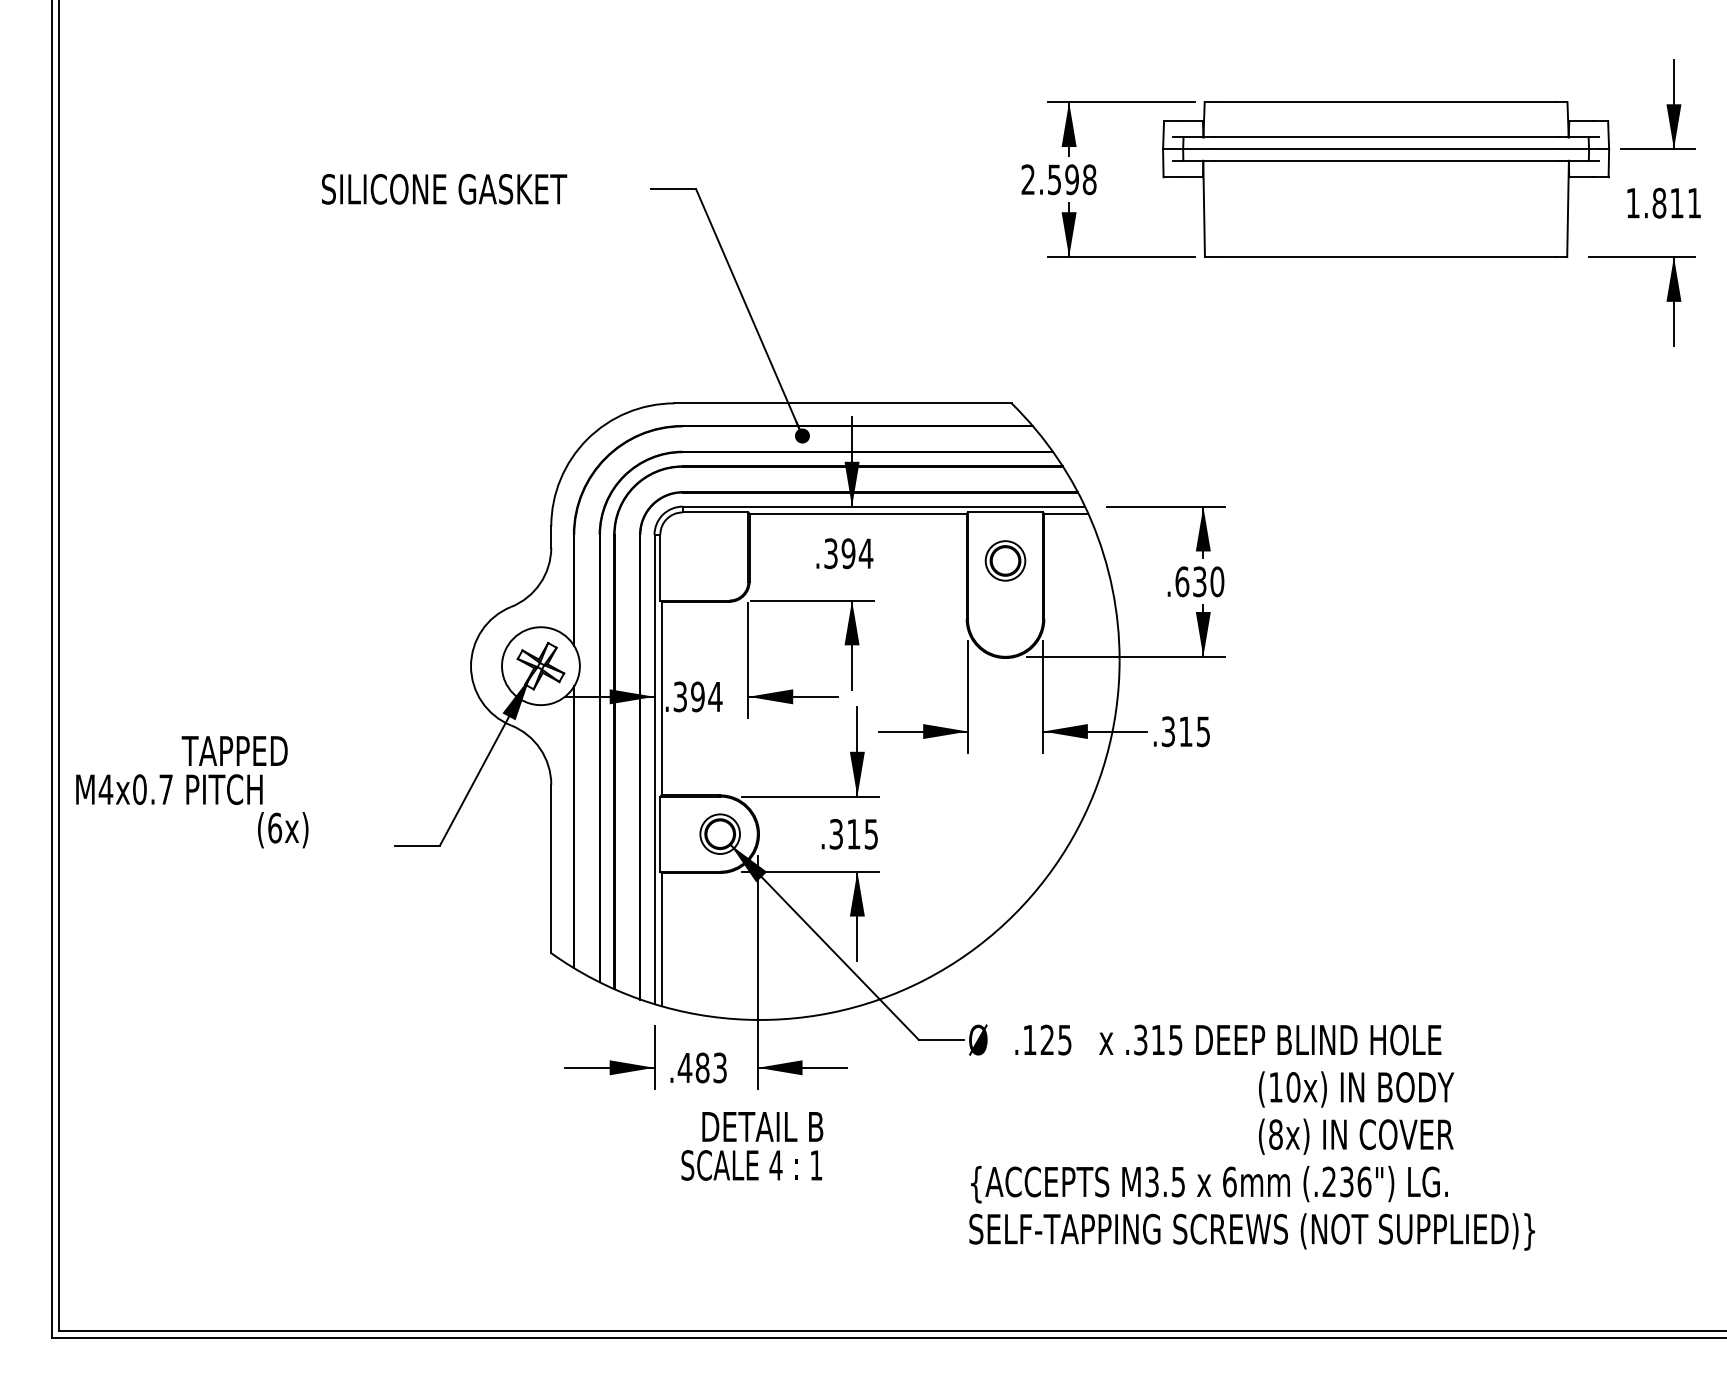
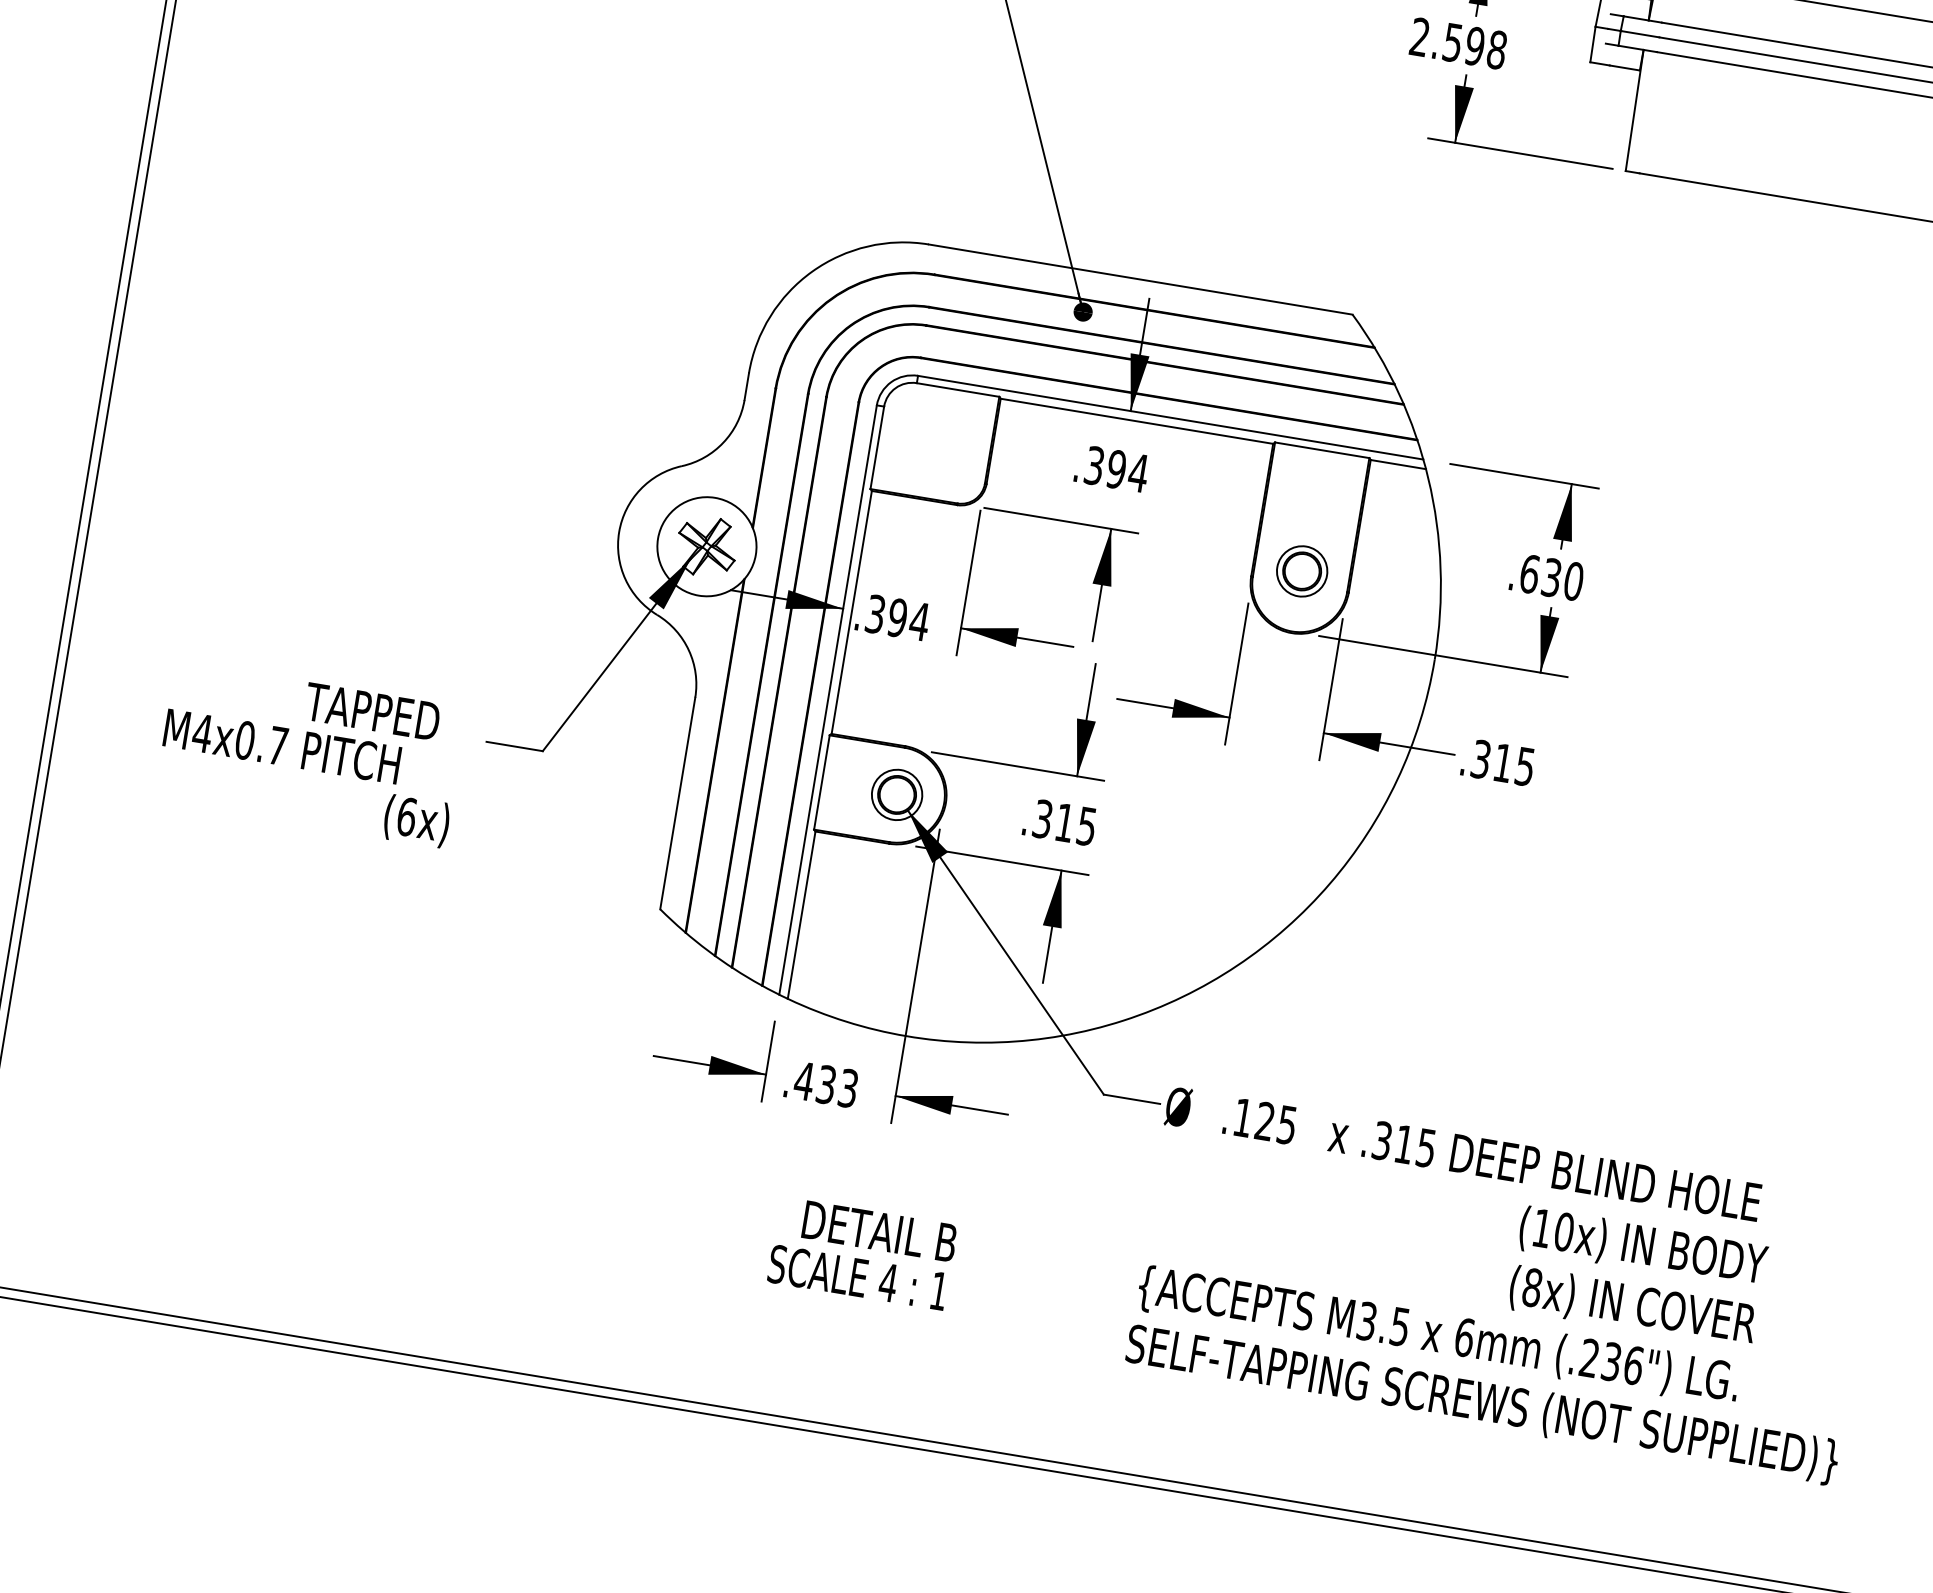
part: (1005, 560) -> (1302, 570), moved
text: (192, 792) -> (310, 755), moved
text: (702, 1067) -> (826, 1084), .483 -> .433
text: (752, 1146) -> (862, 1254), moved

